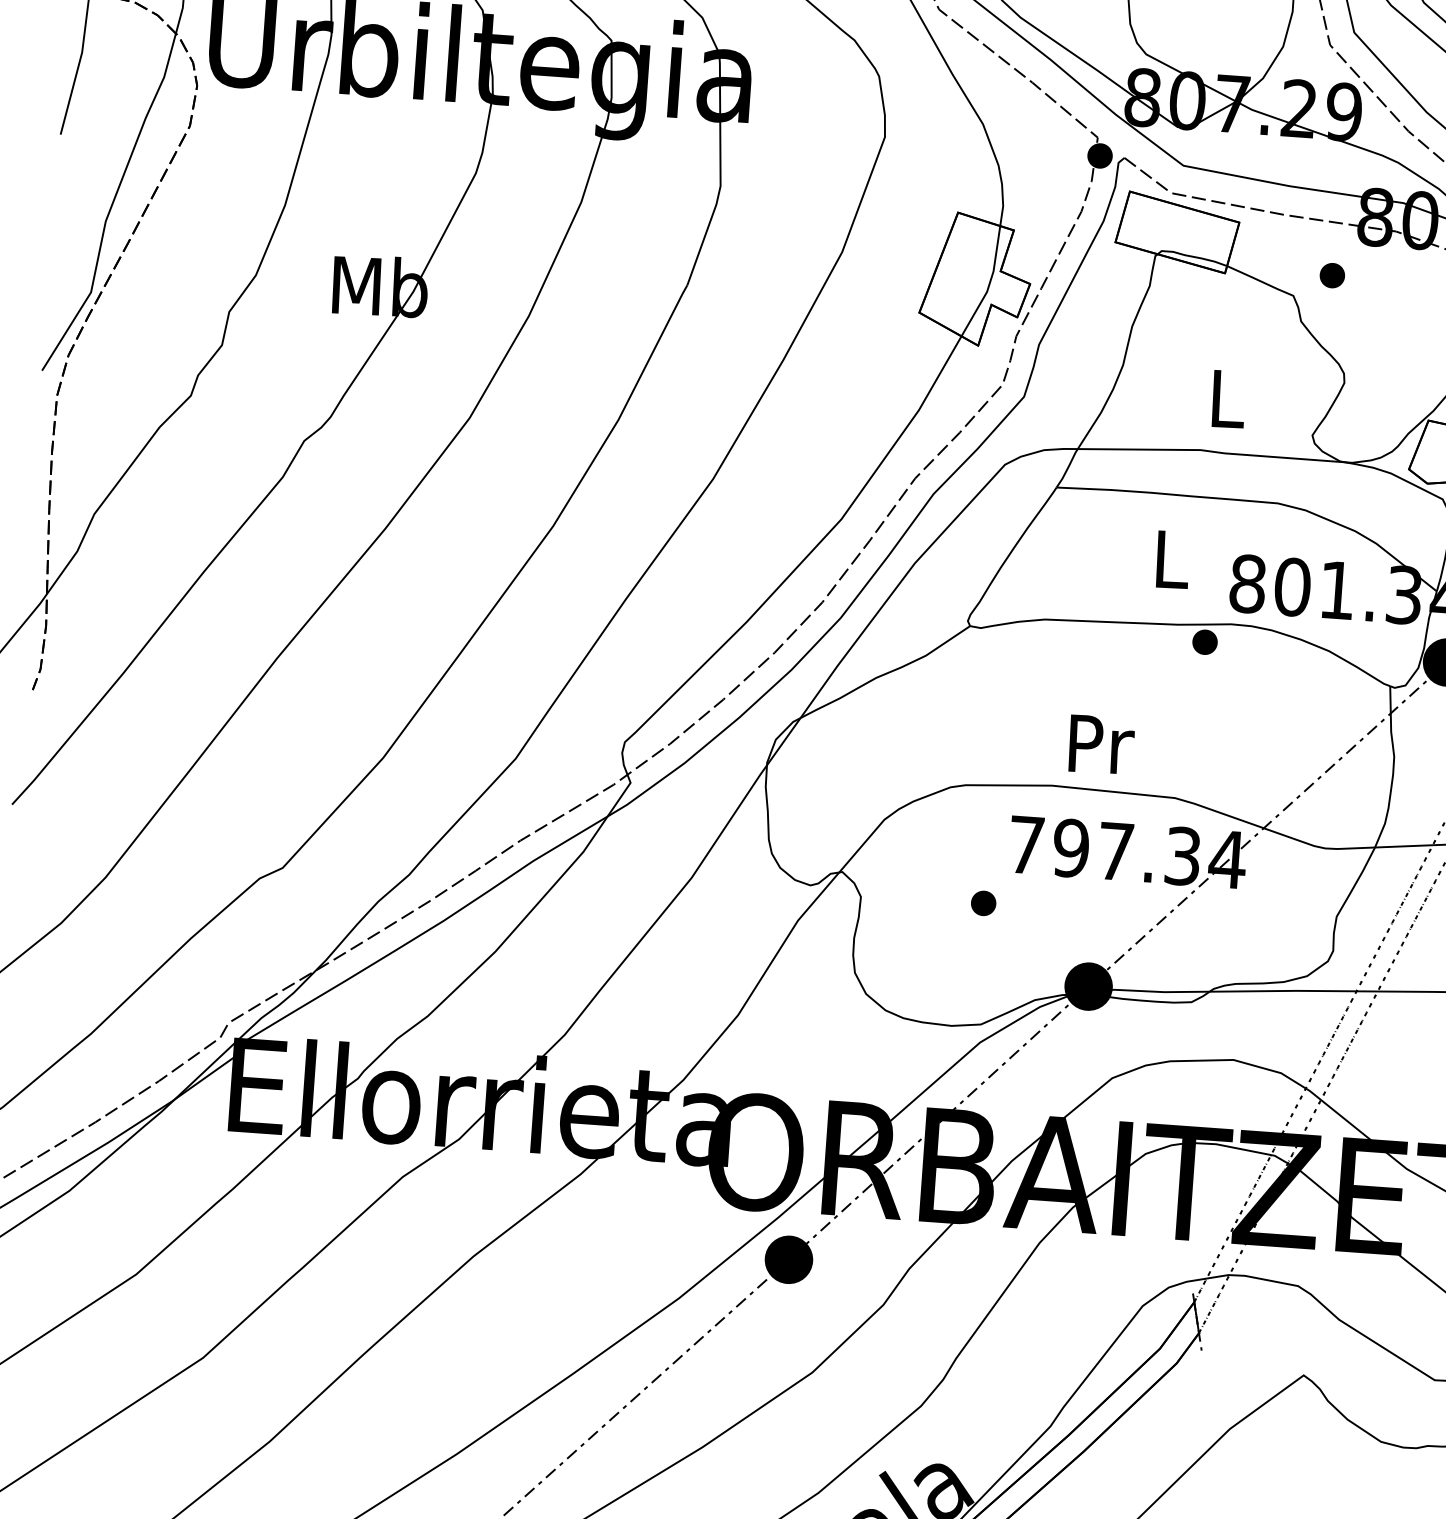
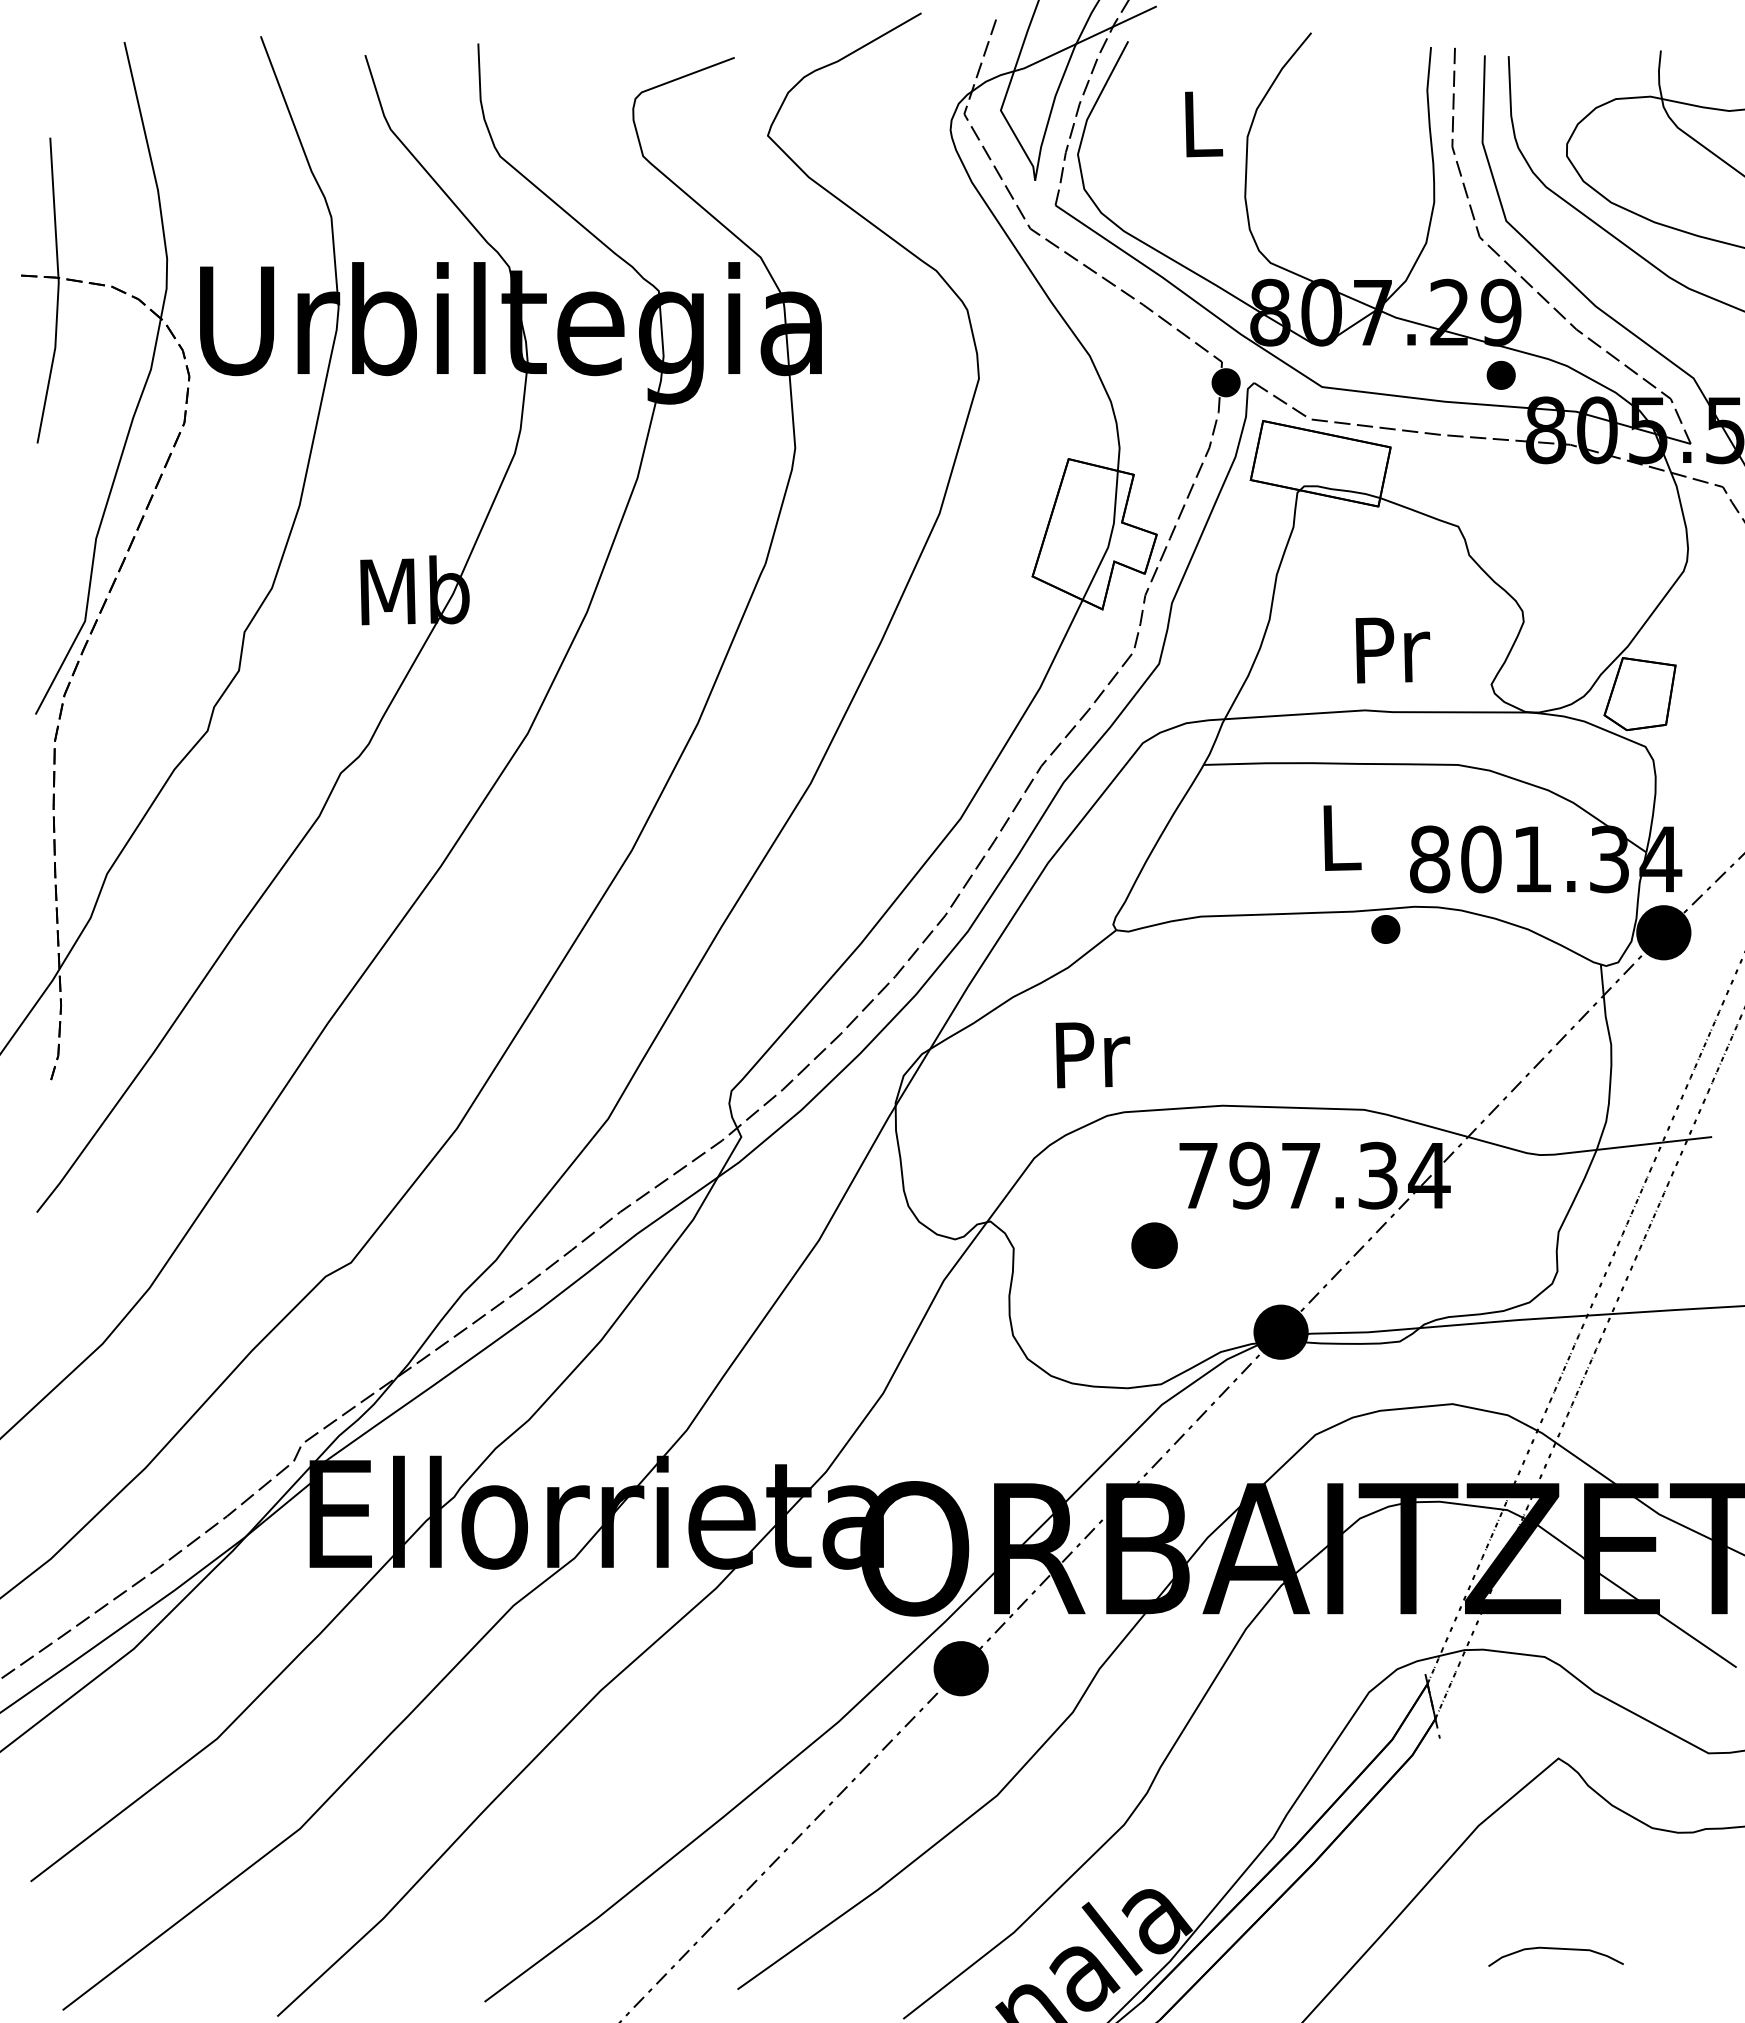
part: (1331, 274) -> (1500, 374), moved
text: (1228, 399) -> (1392, 650), L -> Pr
text: (1101, 745) -> (1092, 1055), moved
part: (982, 903) -> (1153, 1245), size x1.6

